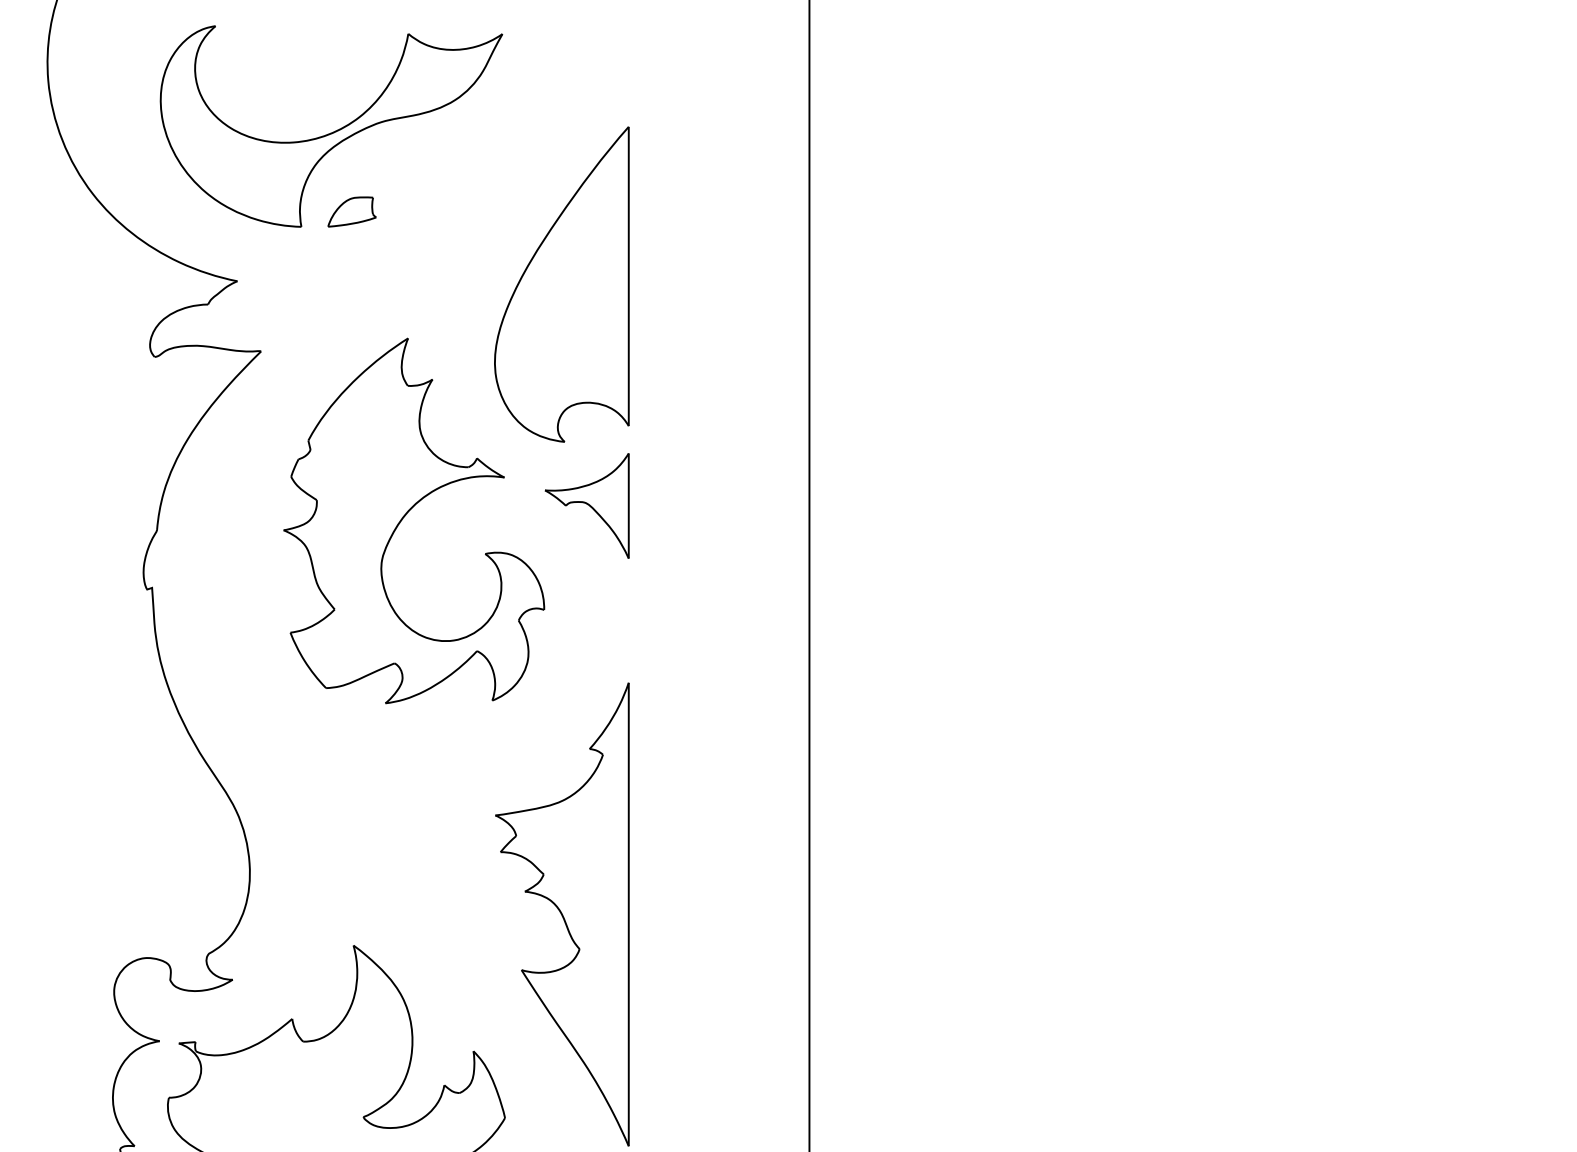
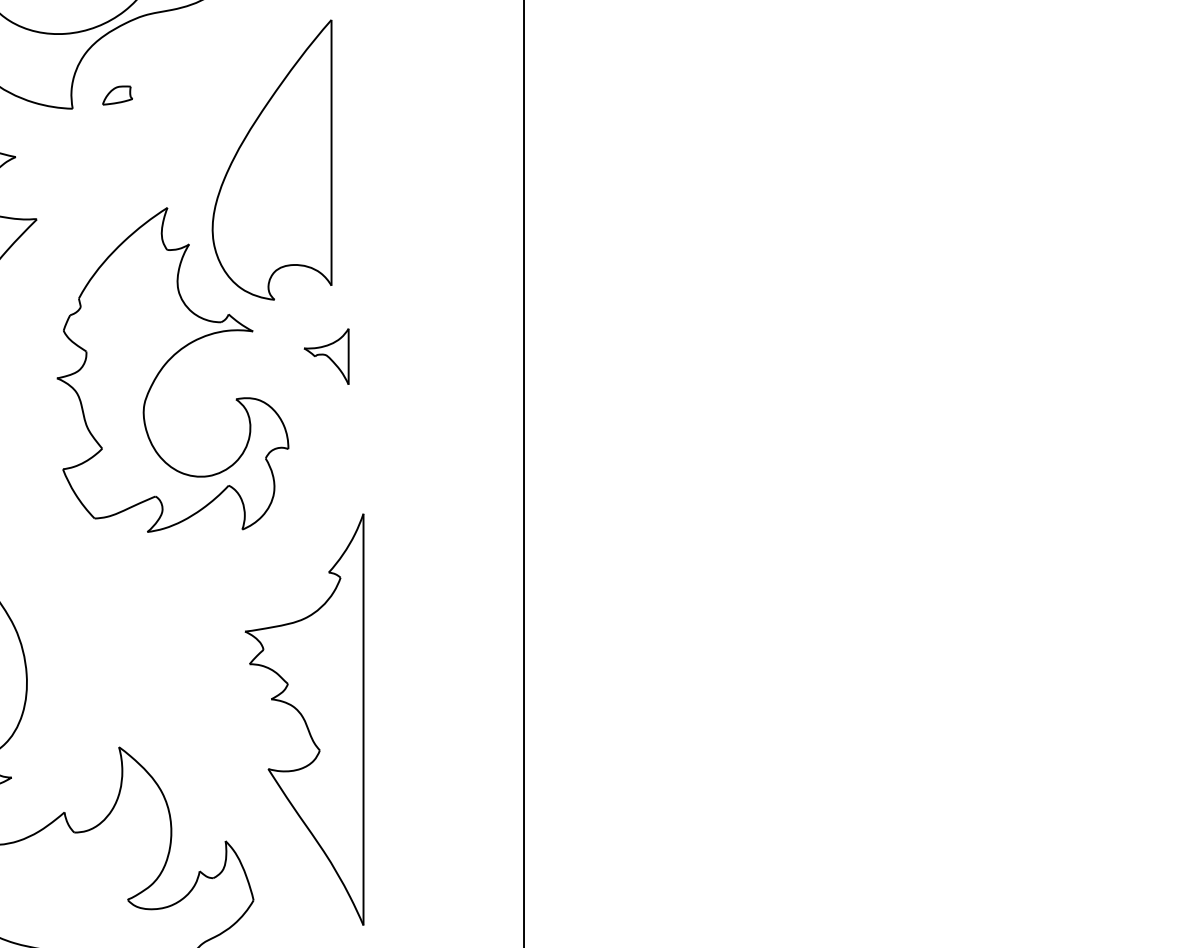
part: (351, 211) -> (117, 95), size x0.7
part: (561, 284) -> (271, 159), moved
part: (586, 505) -> (325, 356), size x0.6

